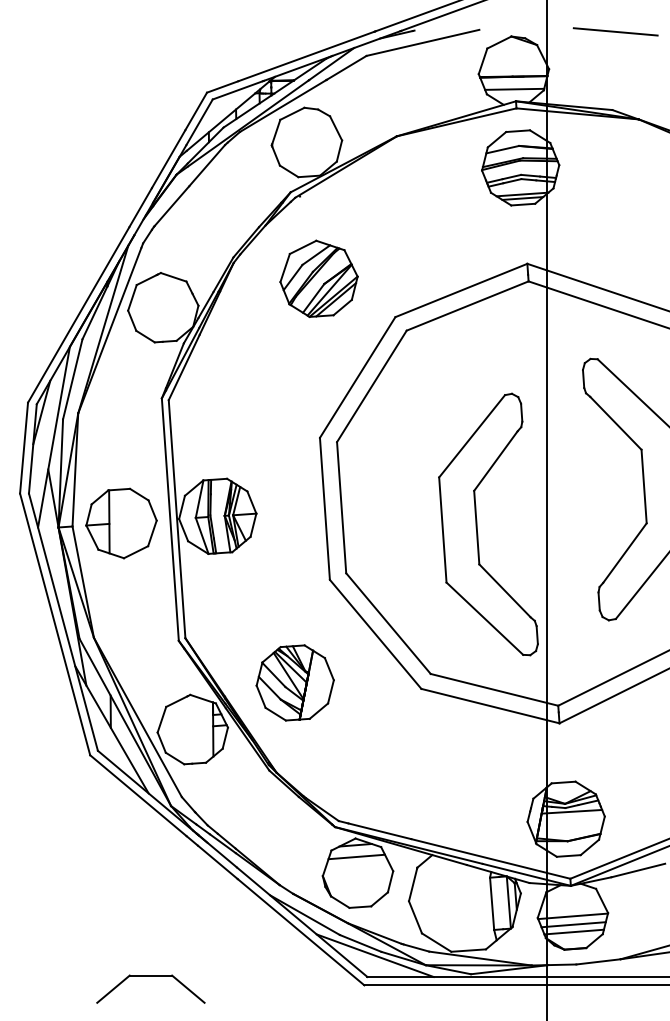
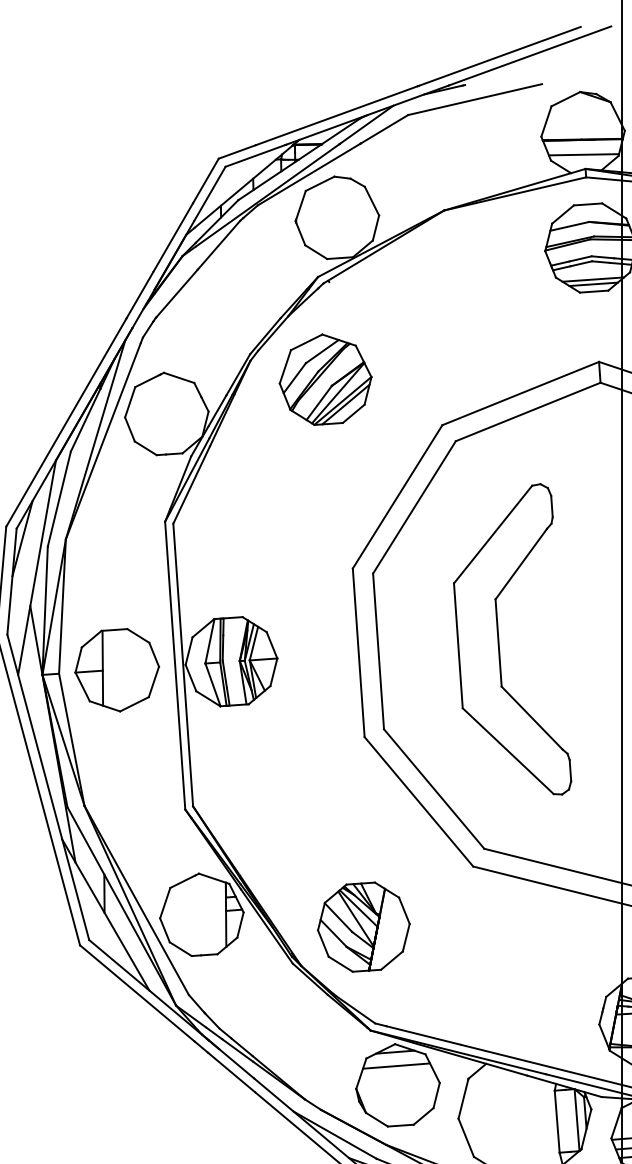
part: (318, 278) -> (324, 379), moved
part: (477, 524) -> (499, 639), moved
part: (294, 682) -> (362, 926), moved

